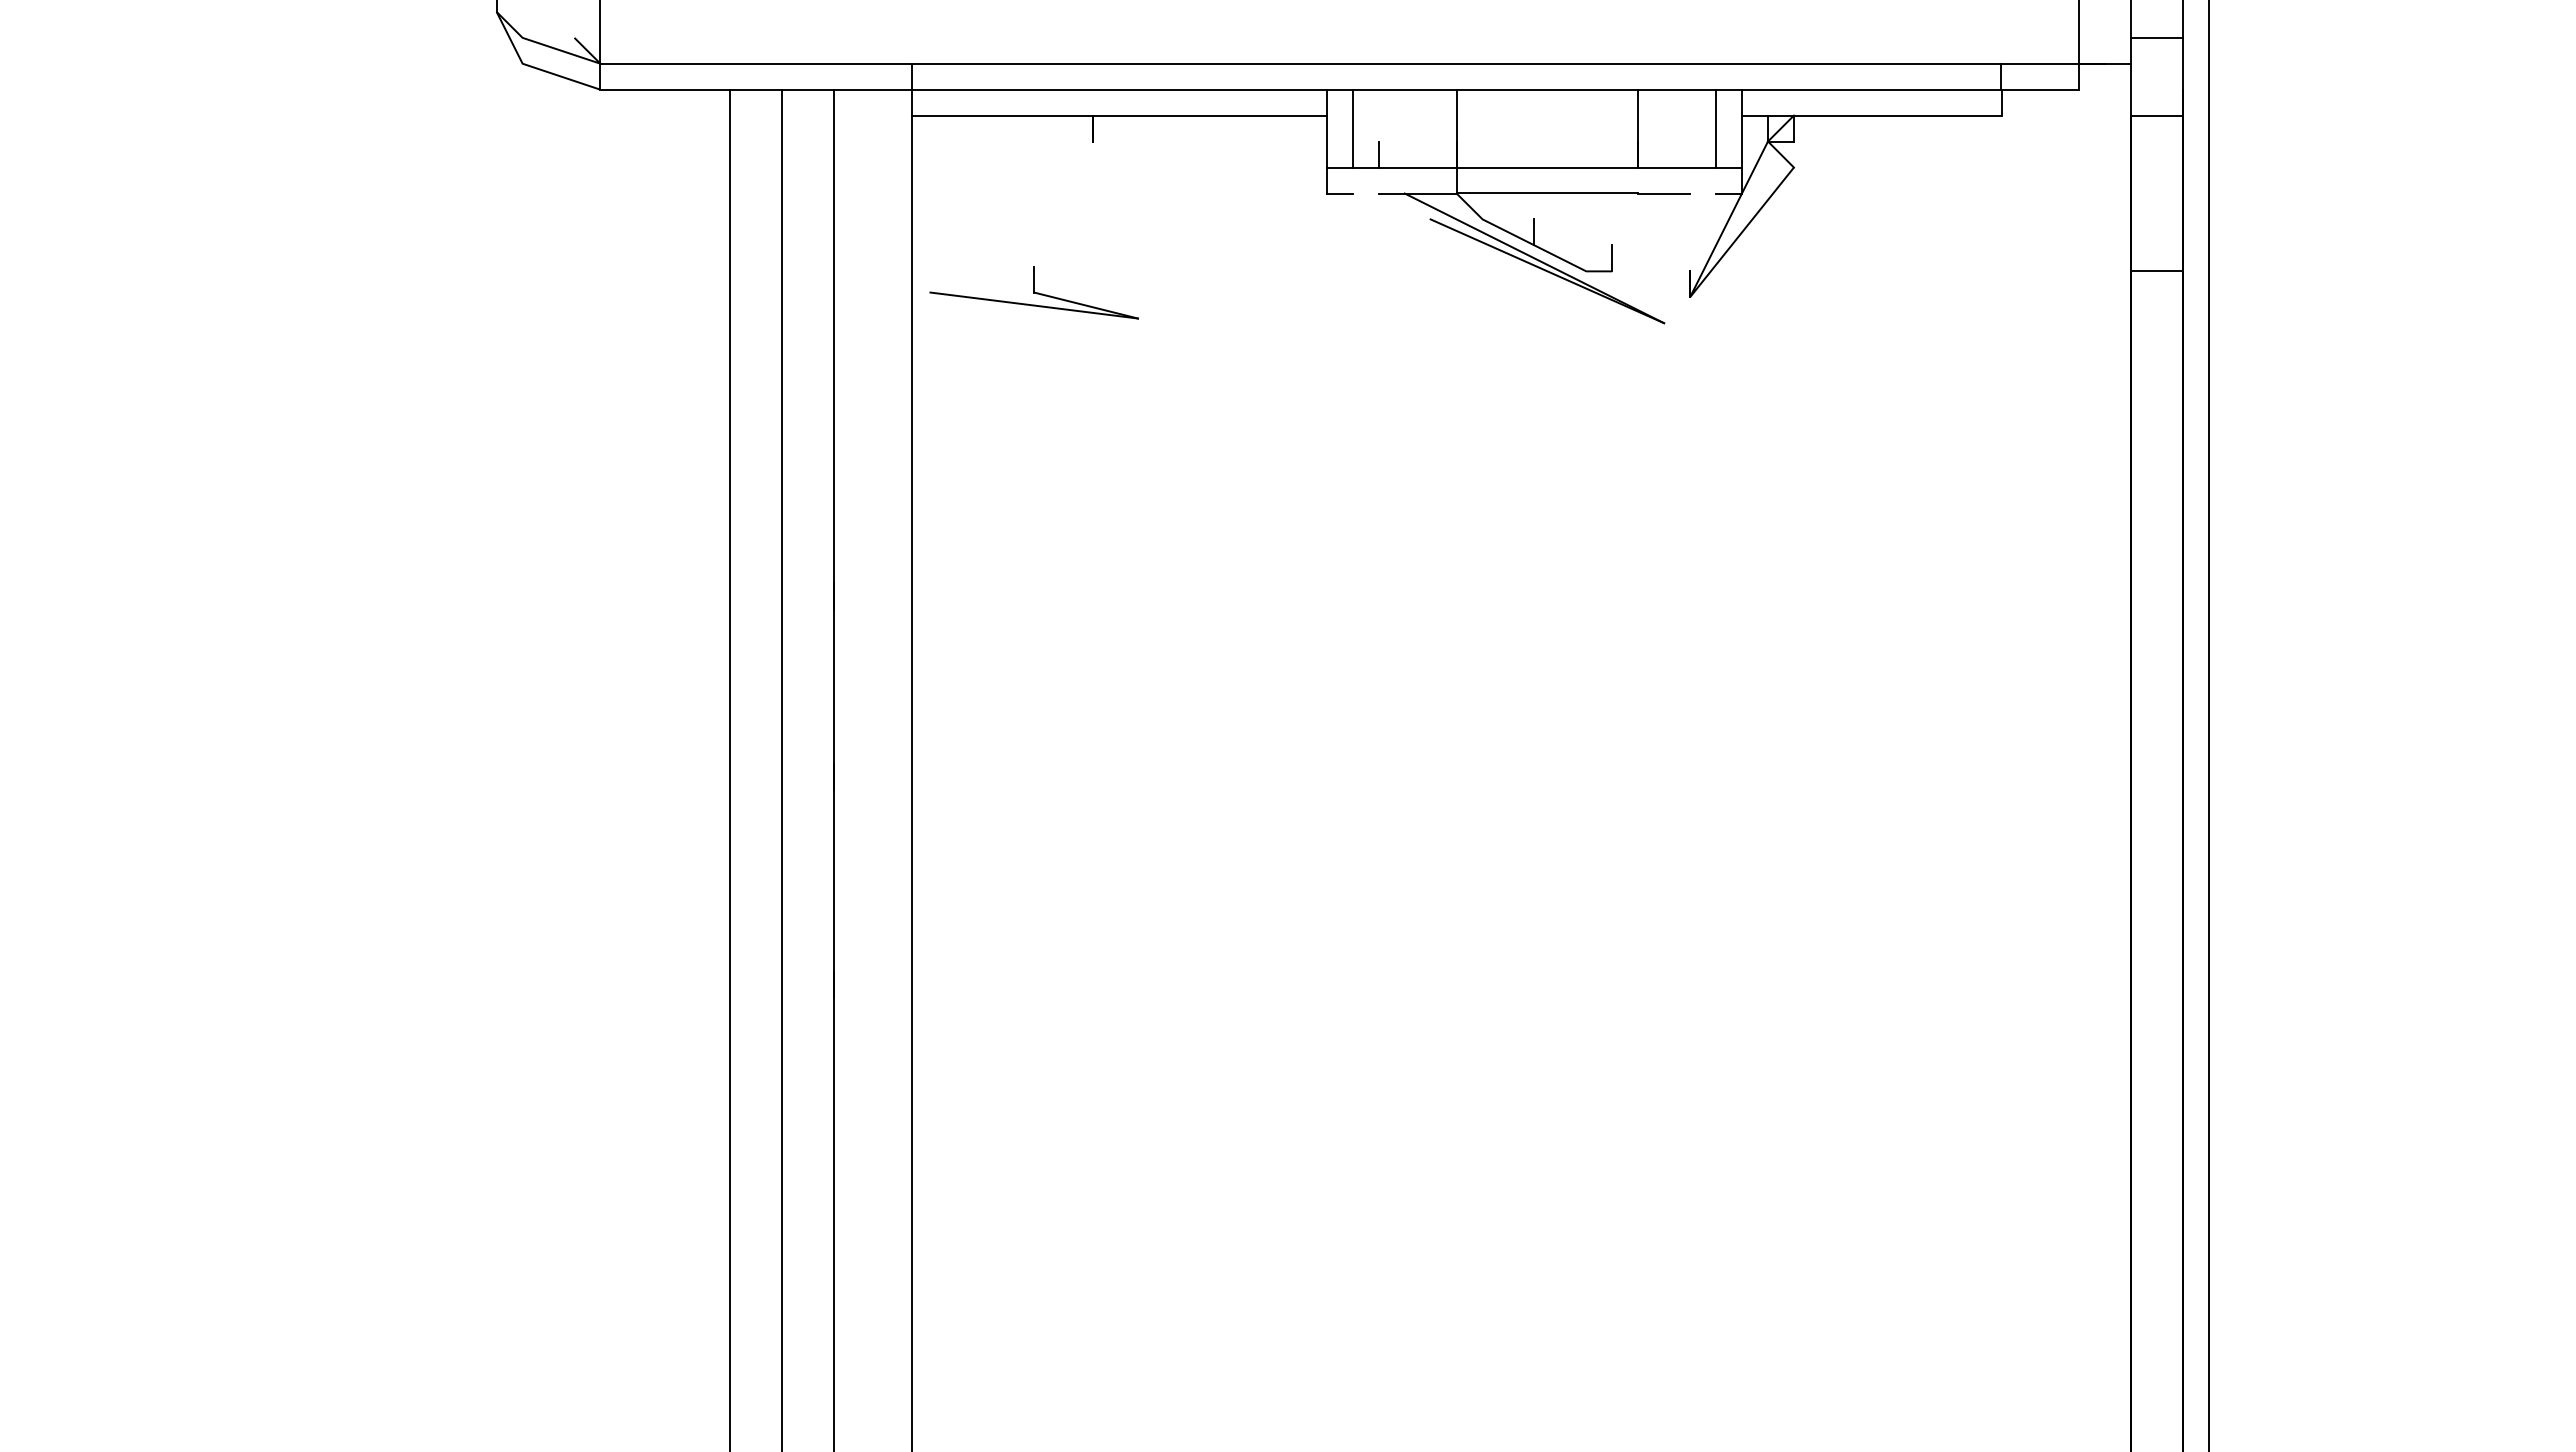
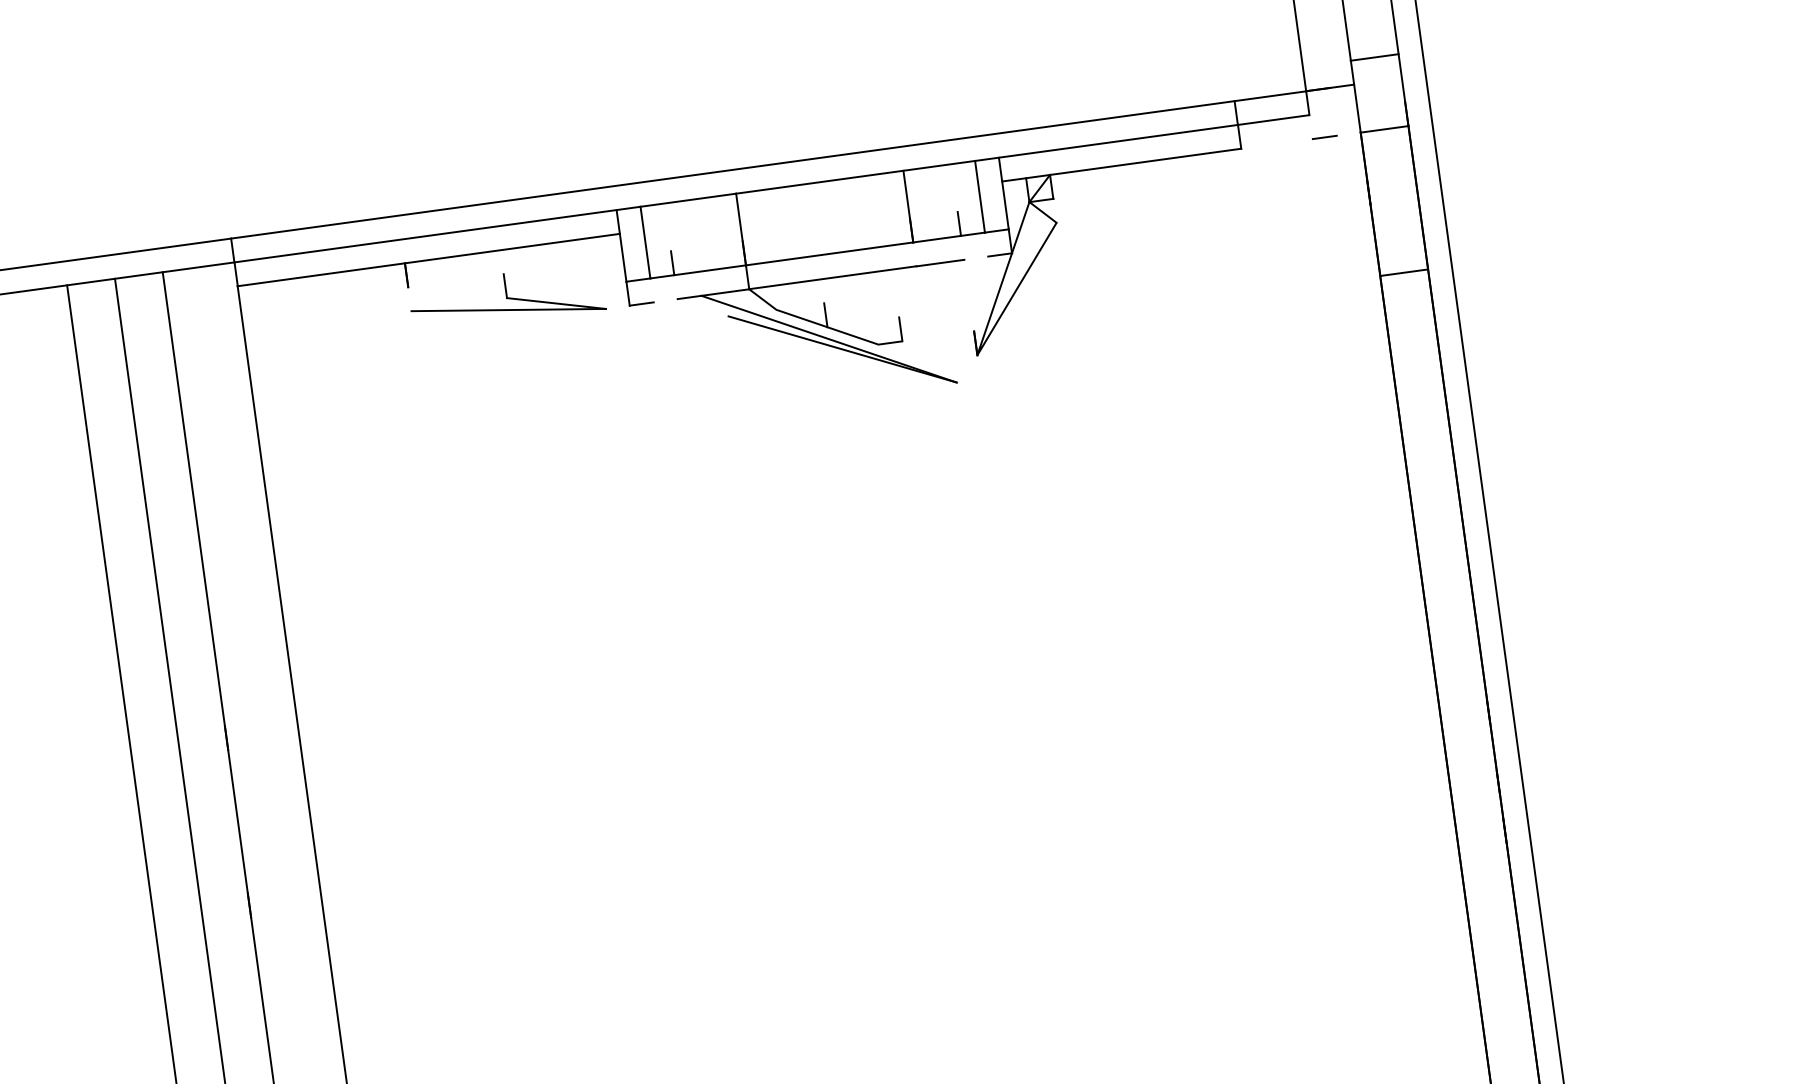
line: (2092, 115) -> (1324, 137), added
line: (1690, 154) -> (959, 223), added
part: (1033, 292) -> (506, 298), moved

